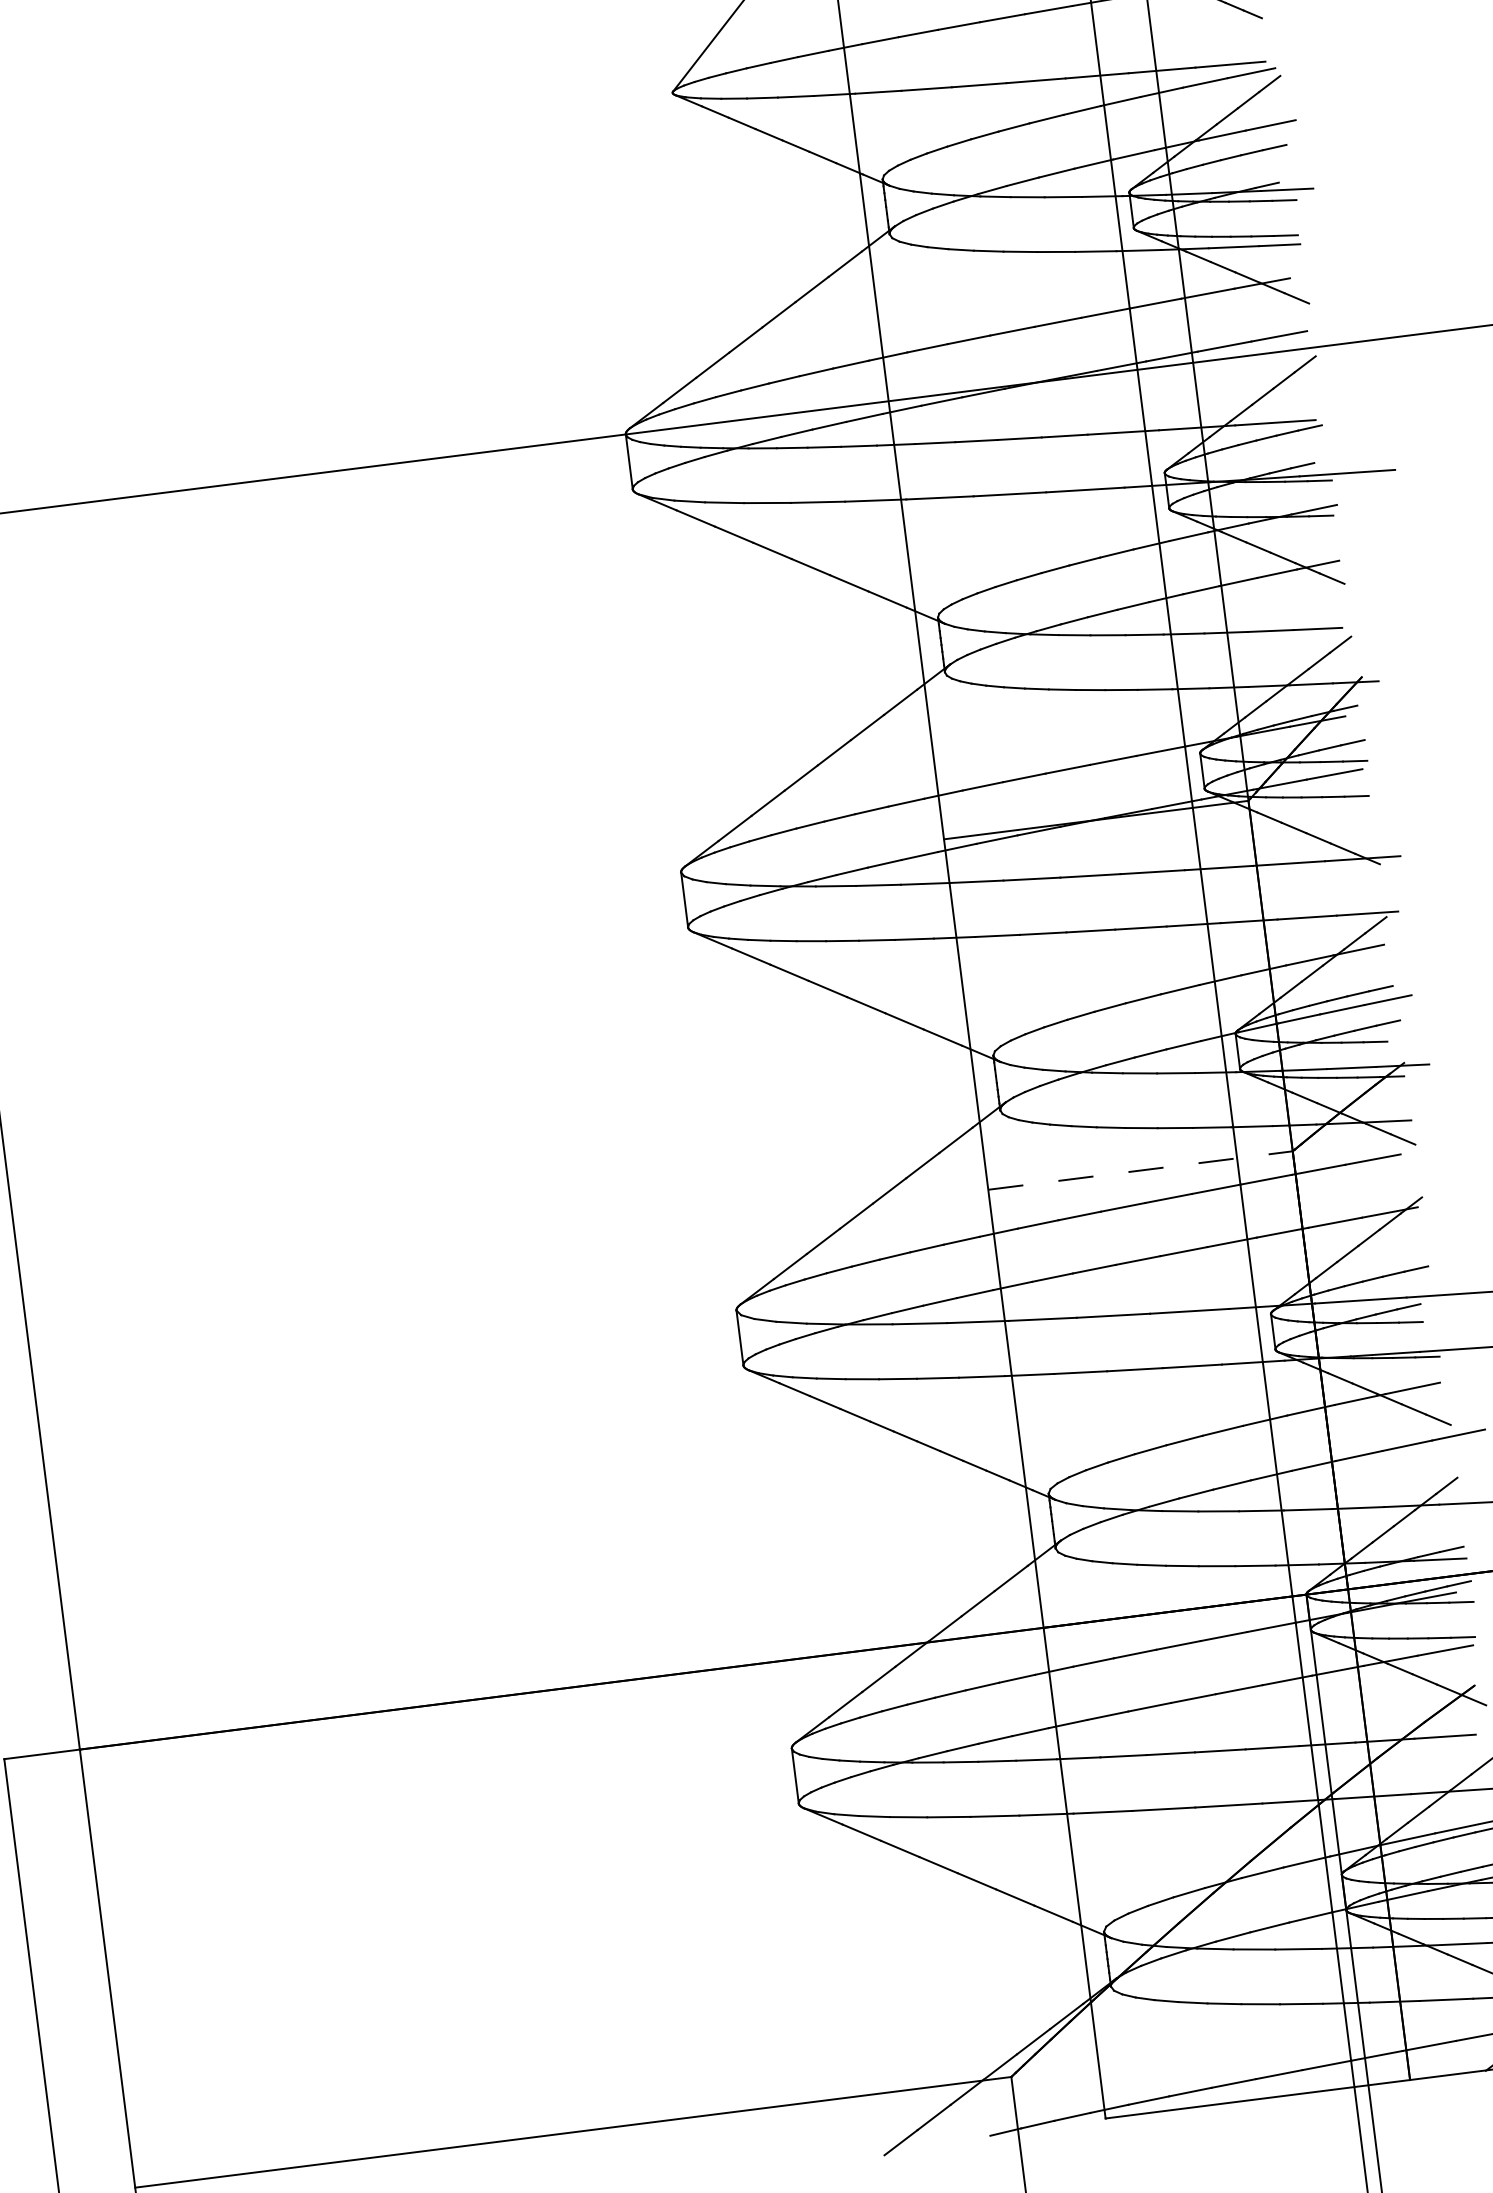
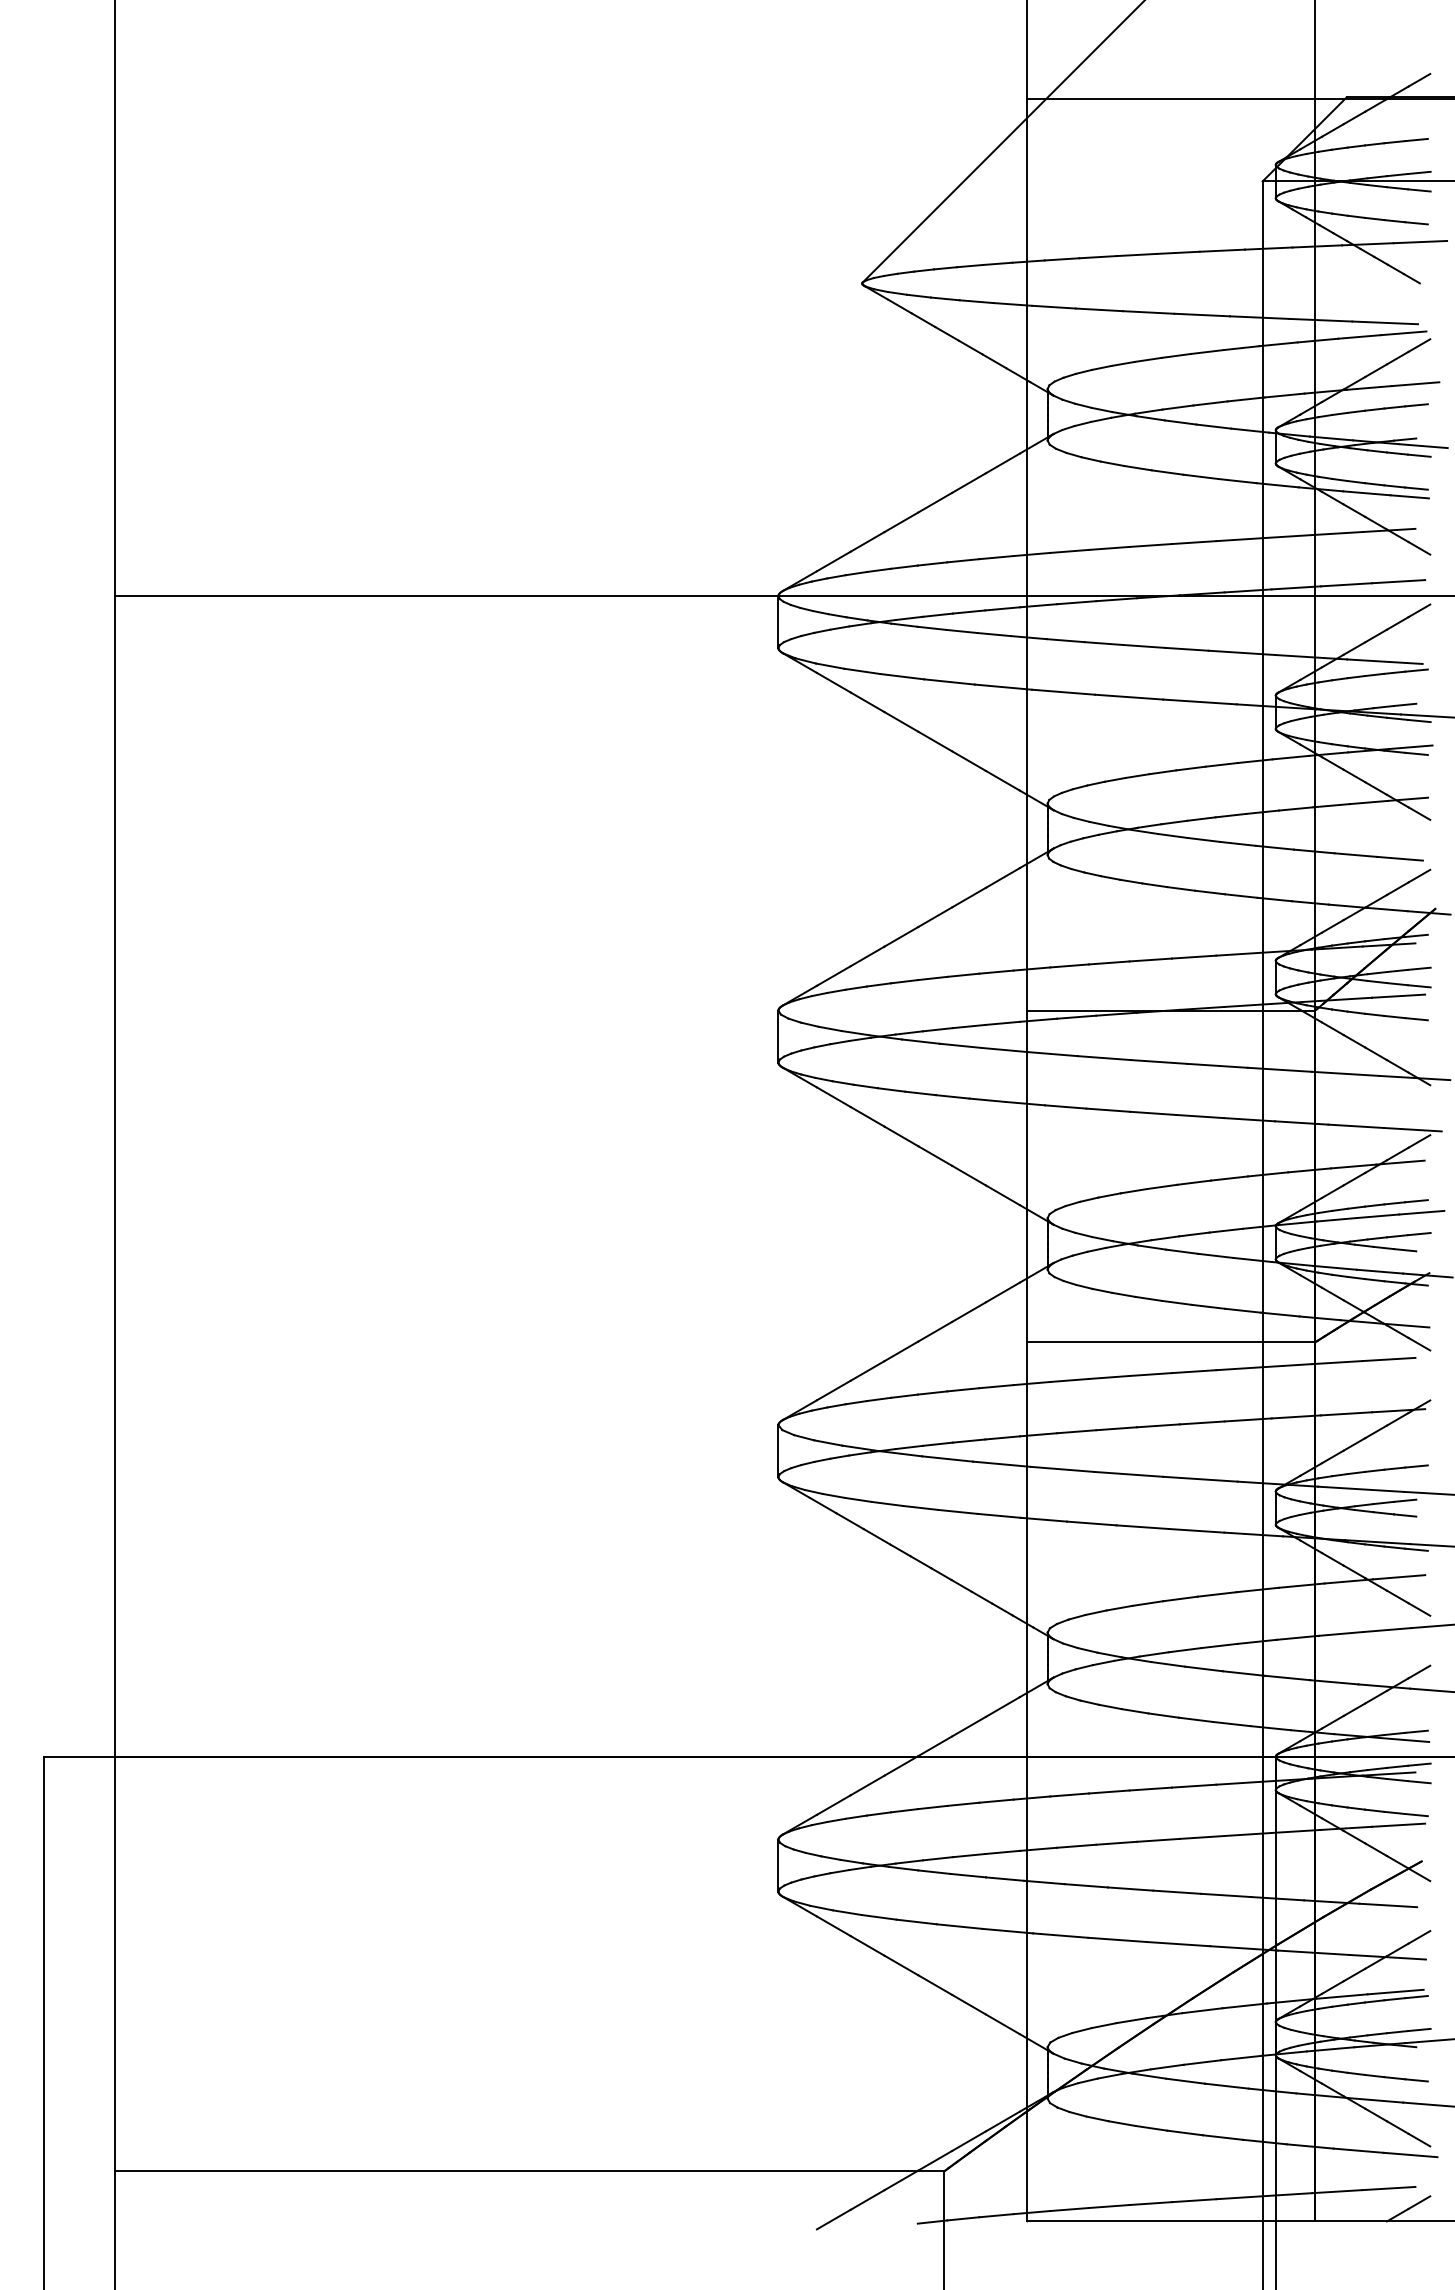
line: (1140, 1170) -> (1171, 1342), dashed -> solid

